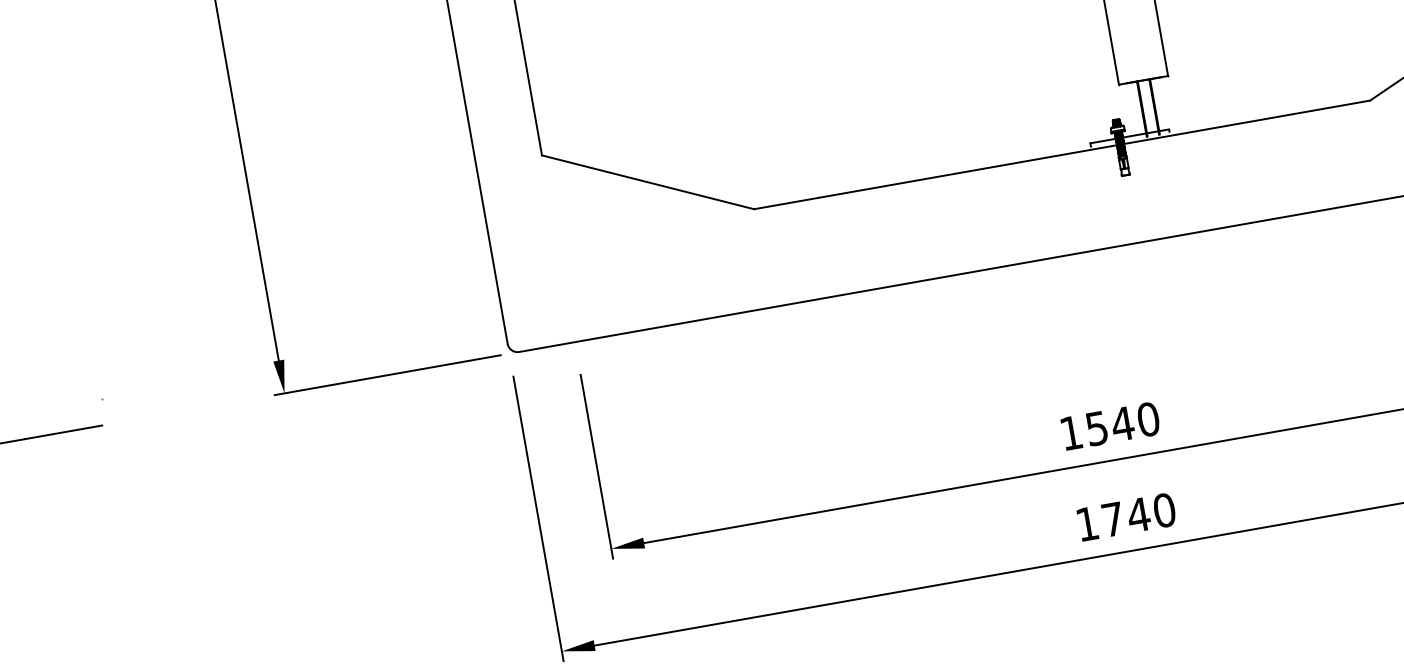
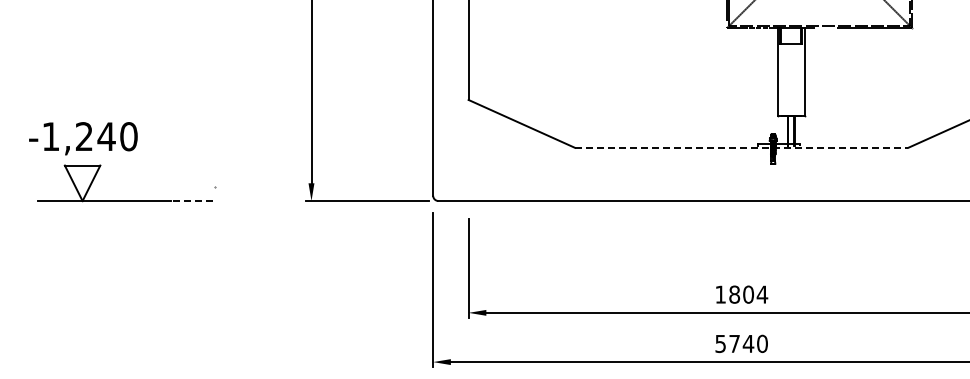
line: (1061, 154) -> (741, 147), solid -> dashed
text: (1122, 423) -> (748, 294), 1540 -> 1804
line: (64, 433) -> (192, 201), solid -> dashed
text: (1087, 525) -> (720, 344), 1740 -> 5740

